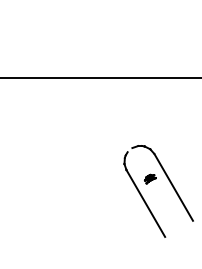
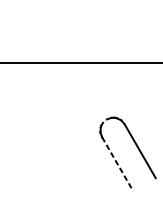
part: (150, 178) -> (121, 144), removed
line: (145, 203) -> (117, 164), solid -> dashed

